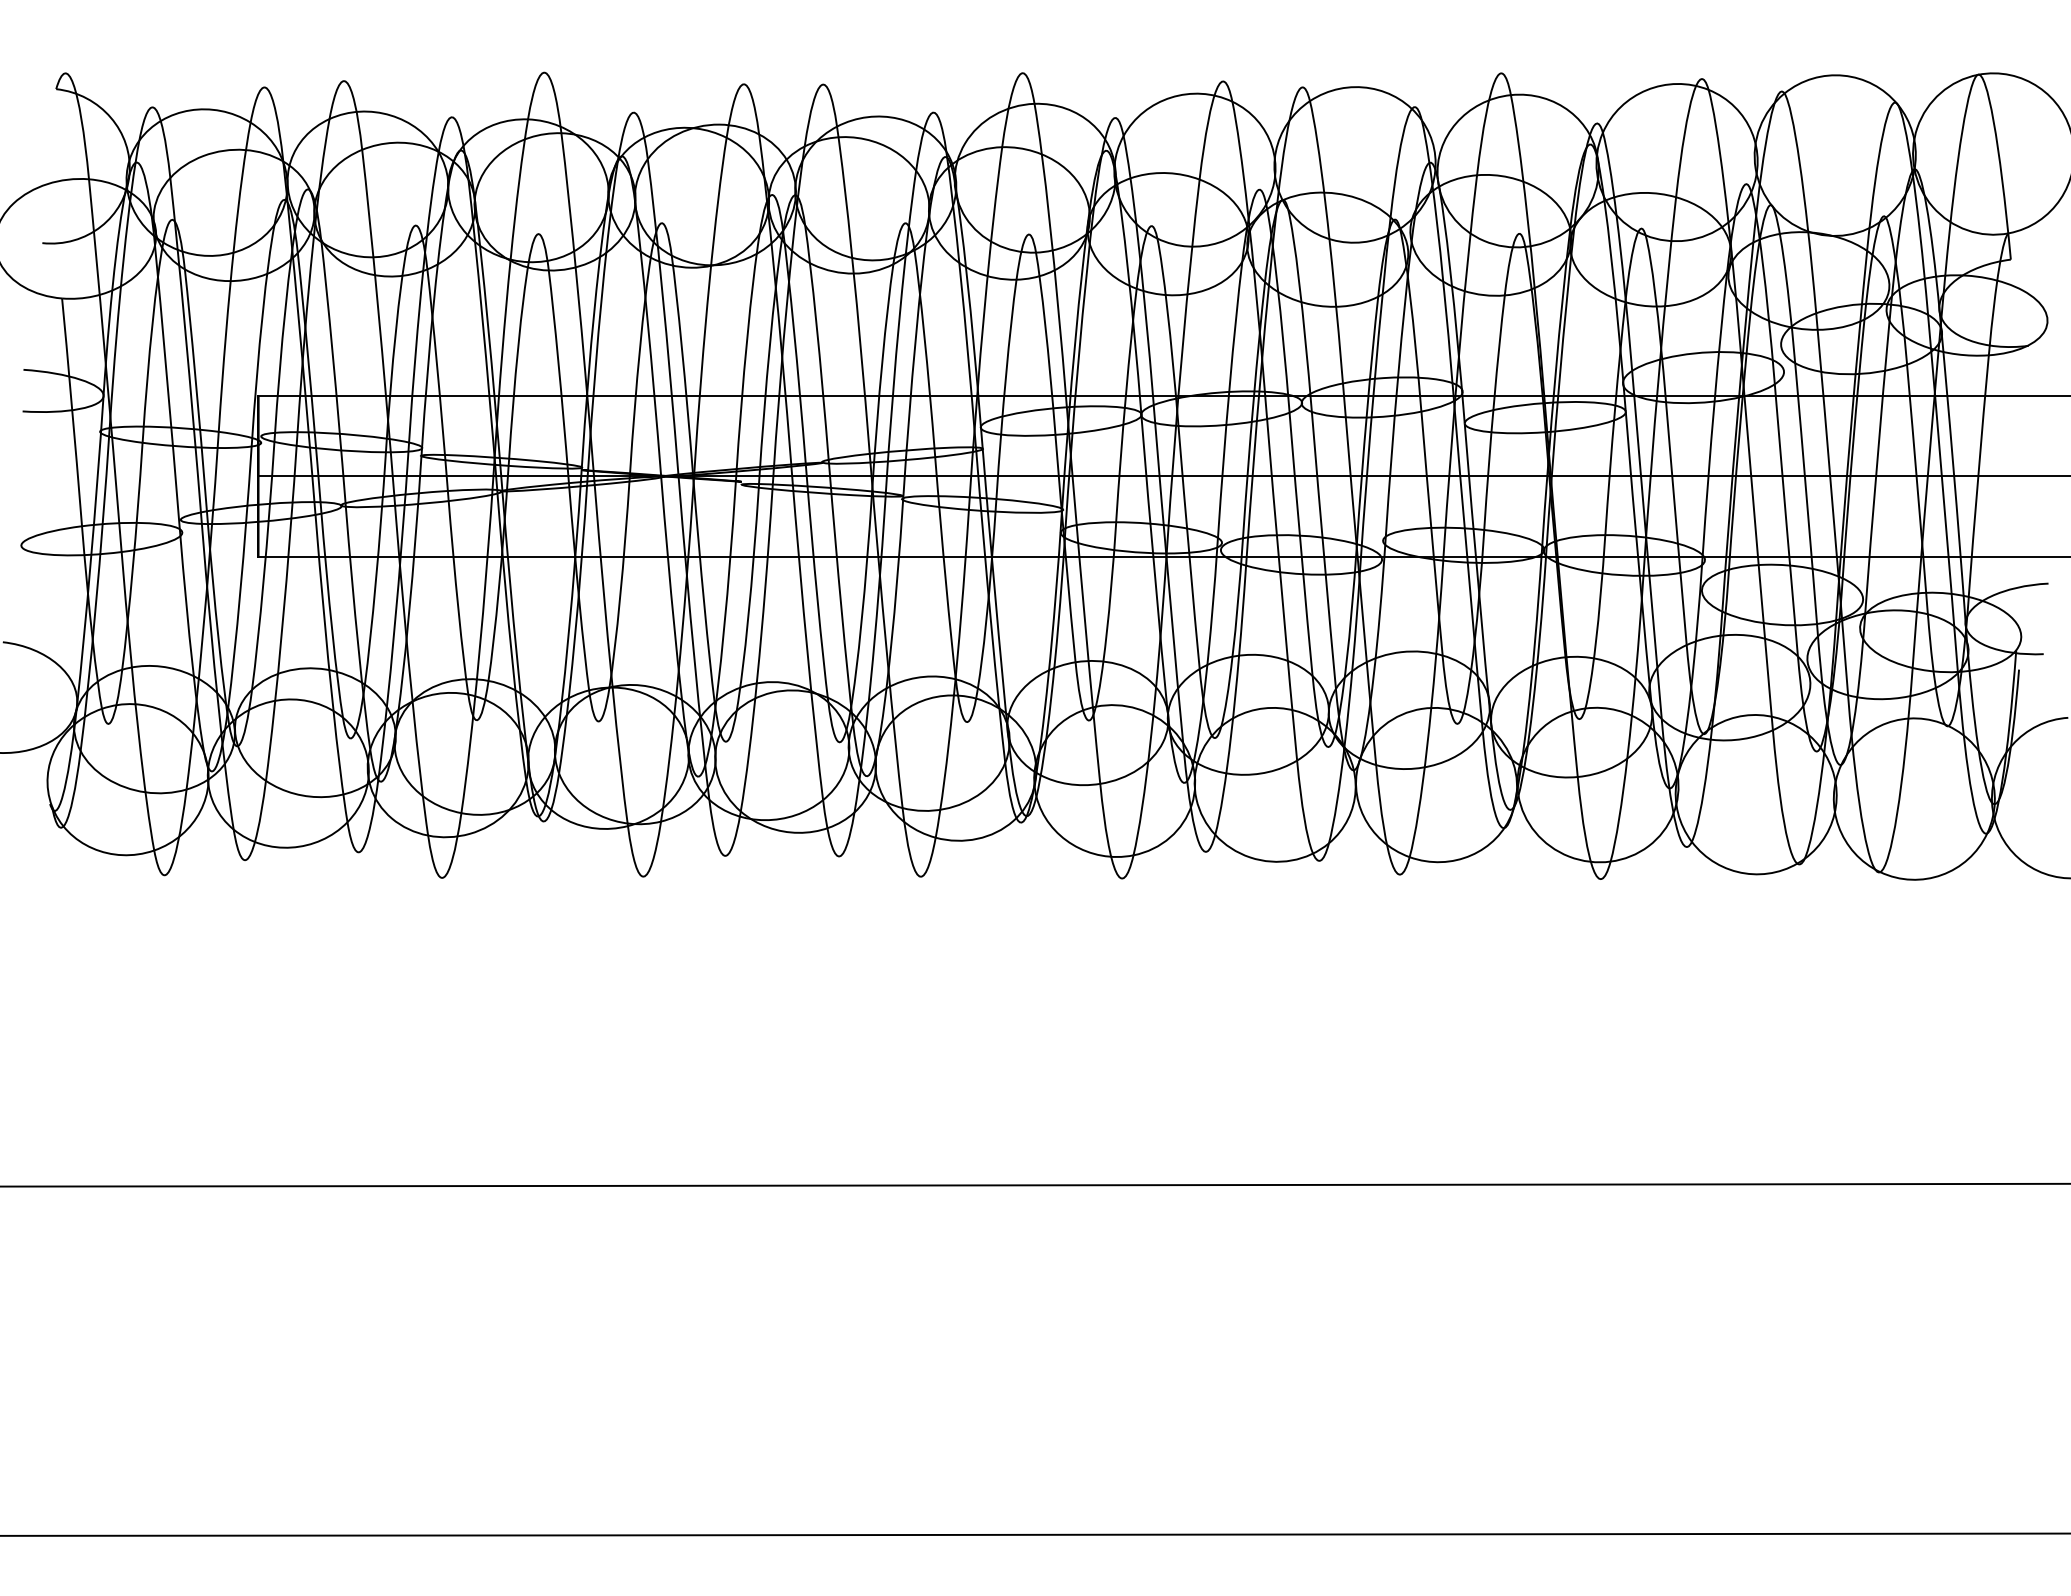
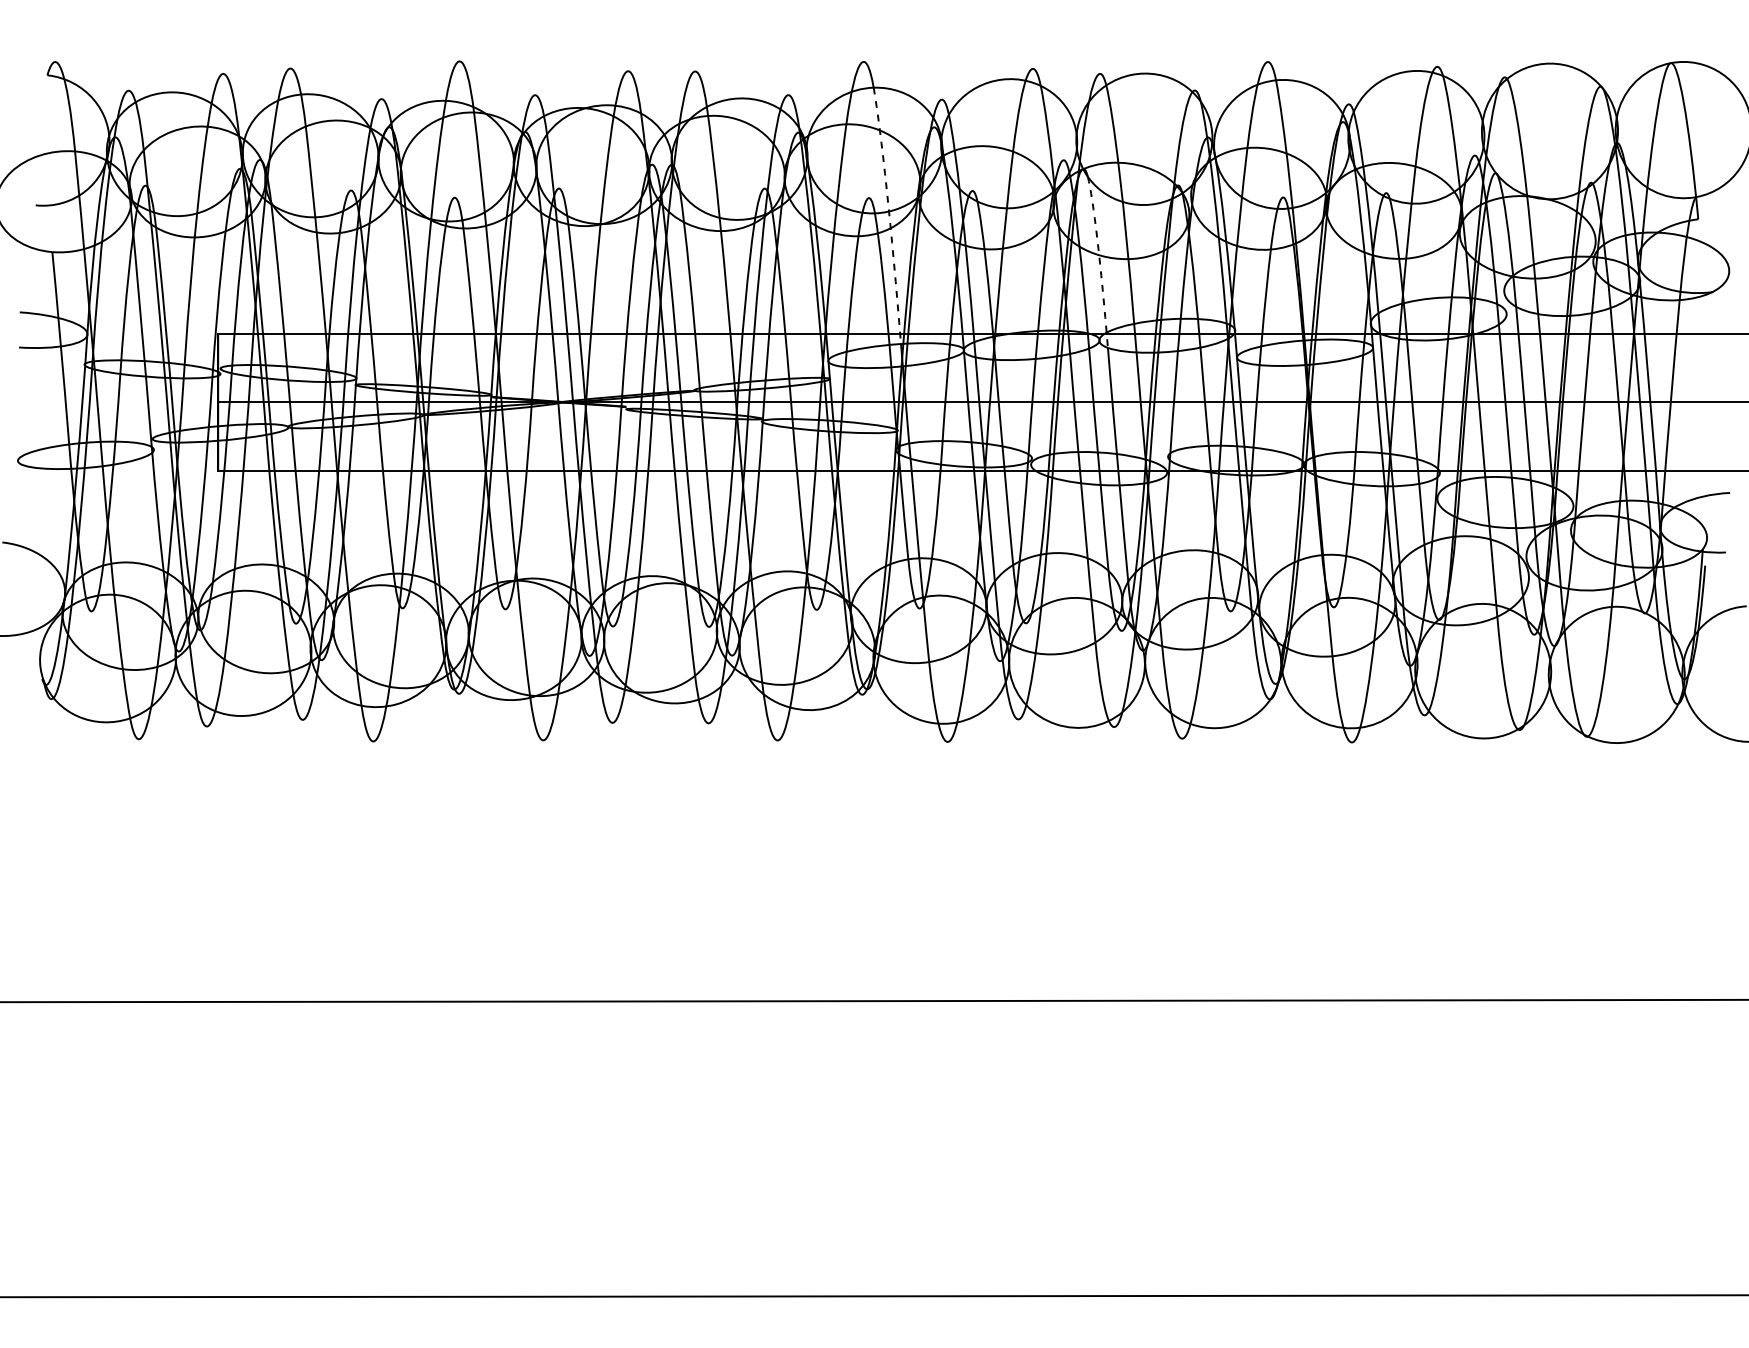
arc: (1052, 248) -> (888, 209), solid -> dashed
arc: (1302, 307) -> (1100, 259), solid -> dashed

